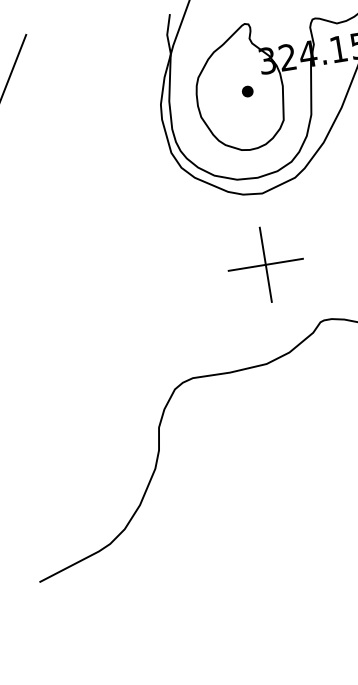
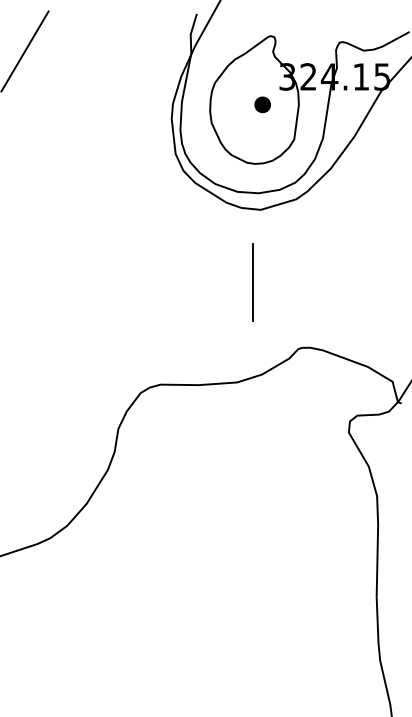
part: (247, 91) -> (262, 104), size x1.4
line: (265, 265) -> (252, 282), removed

